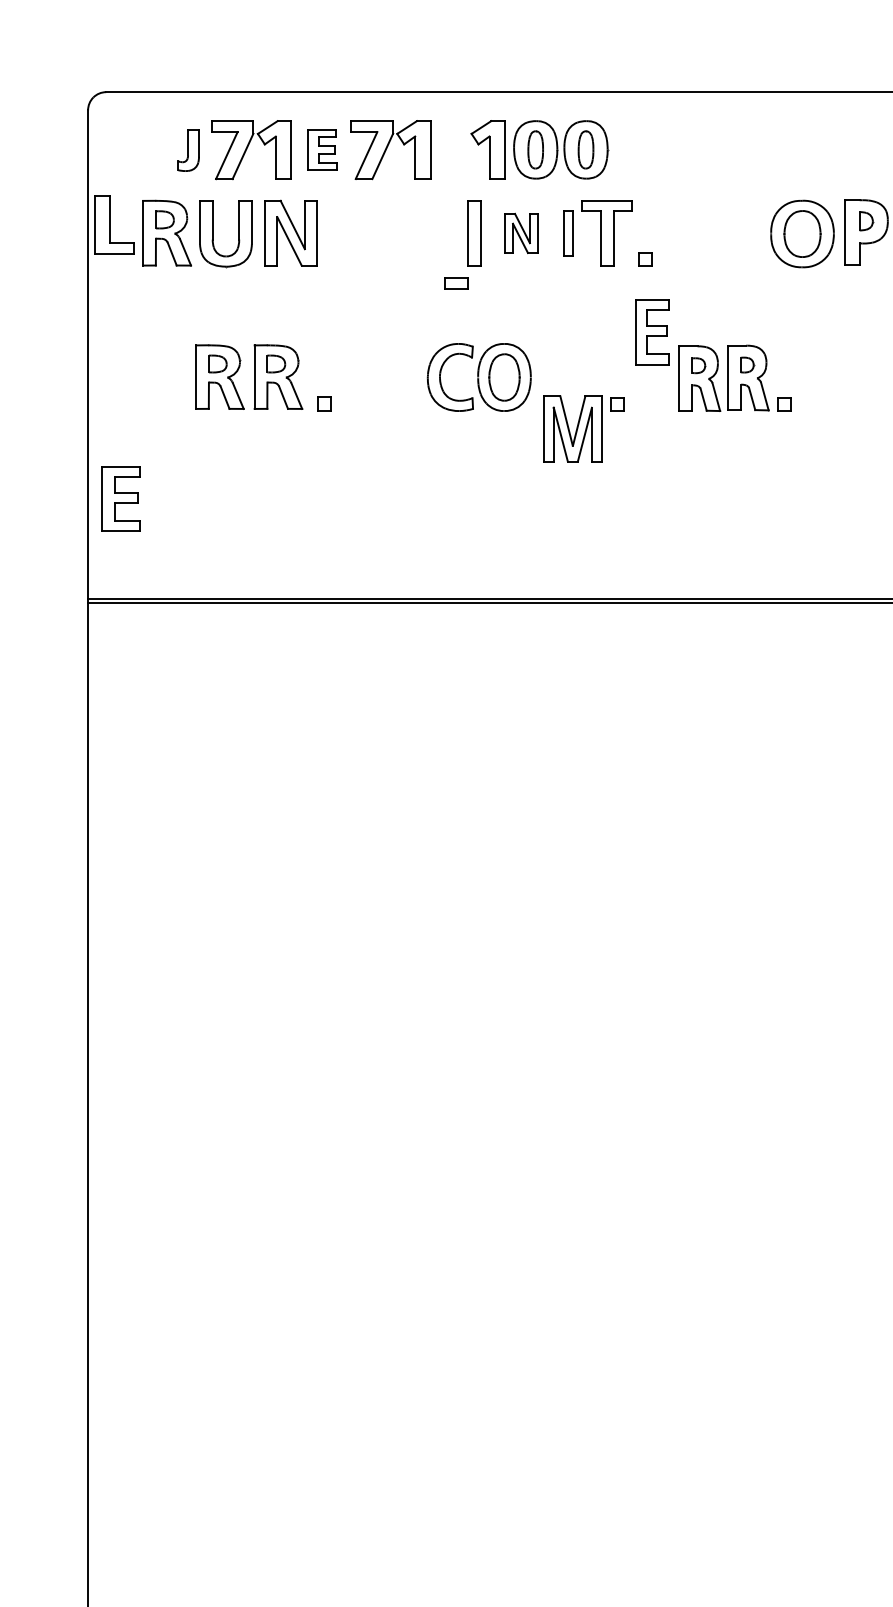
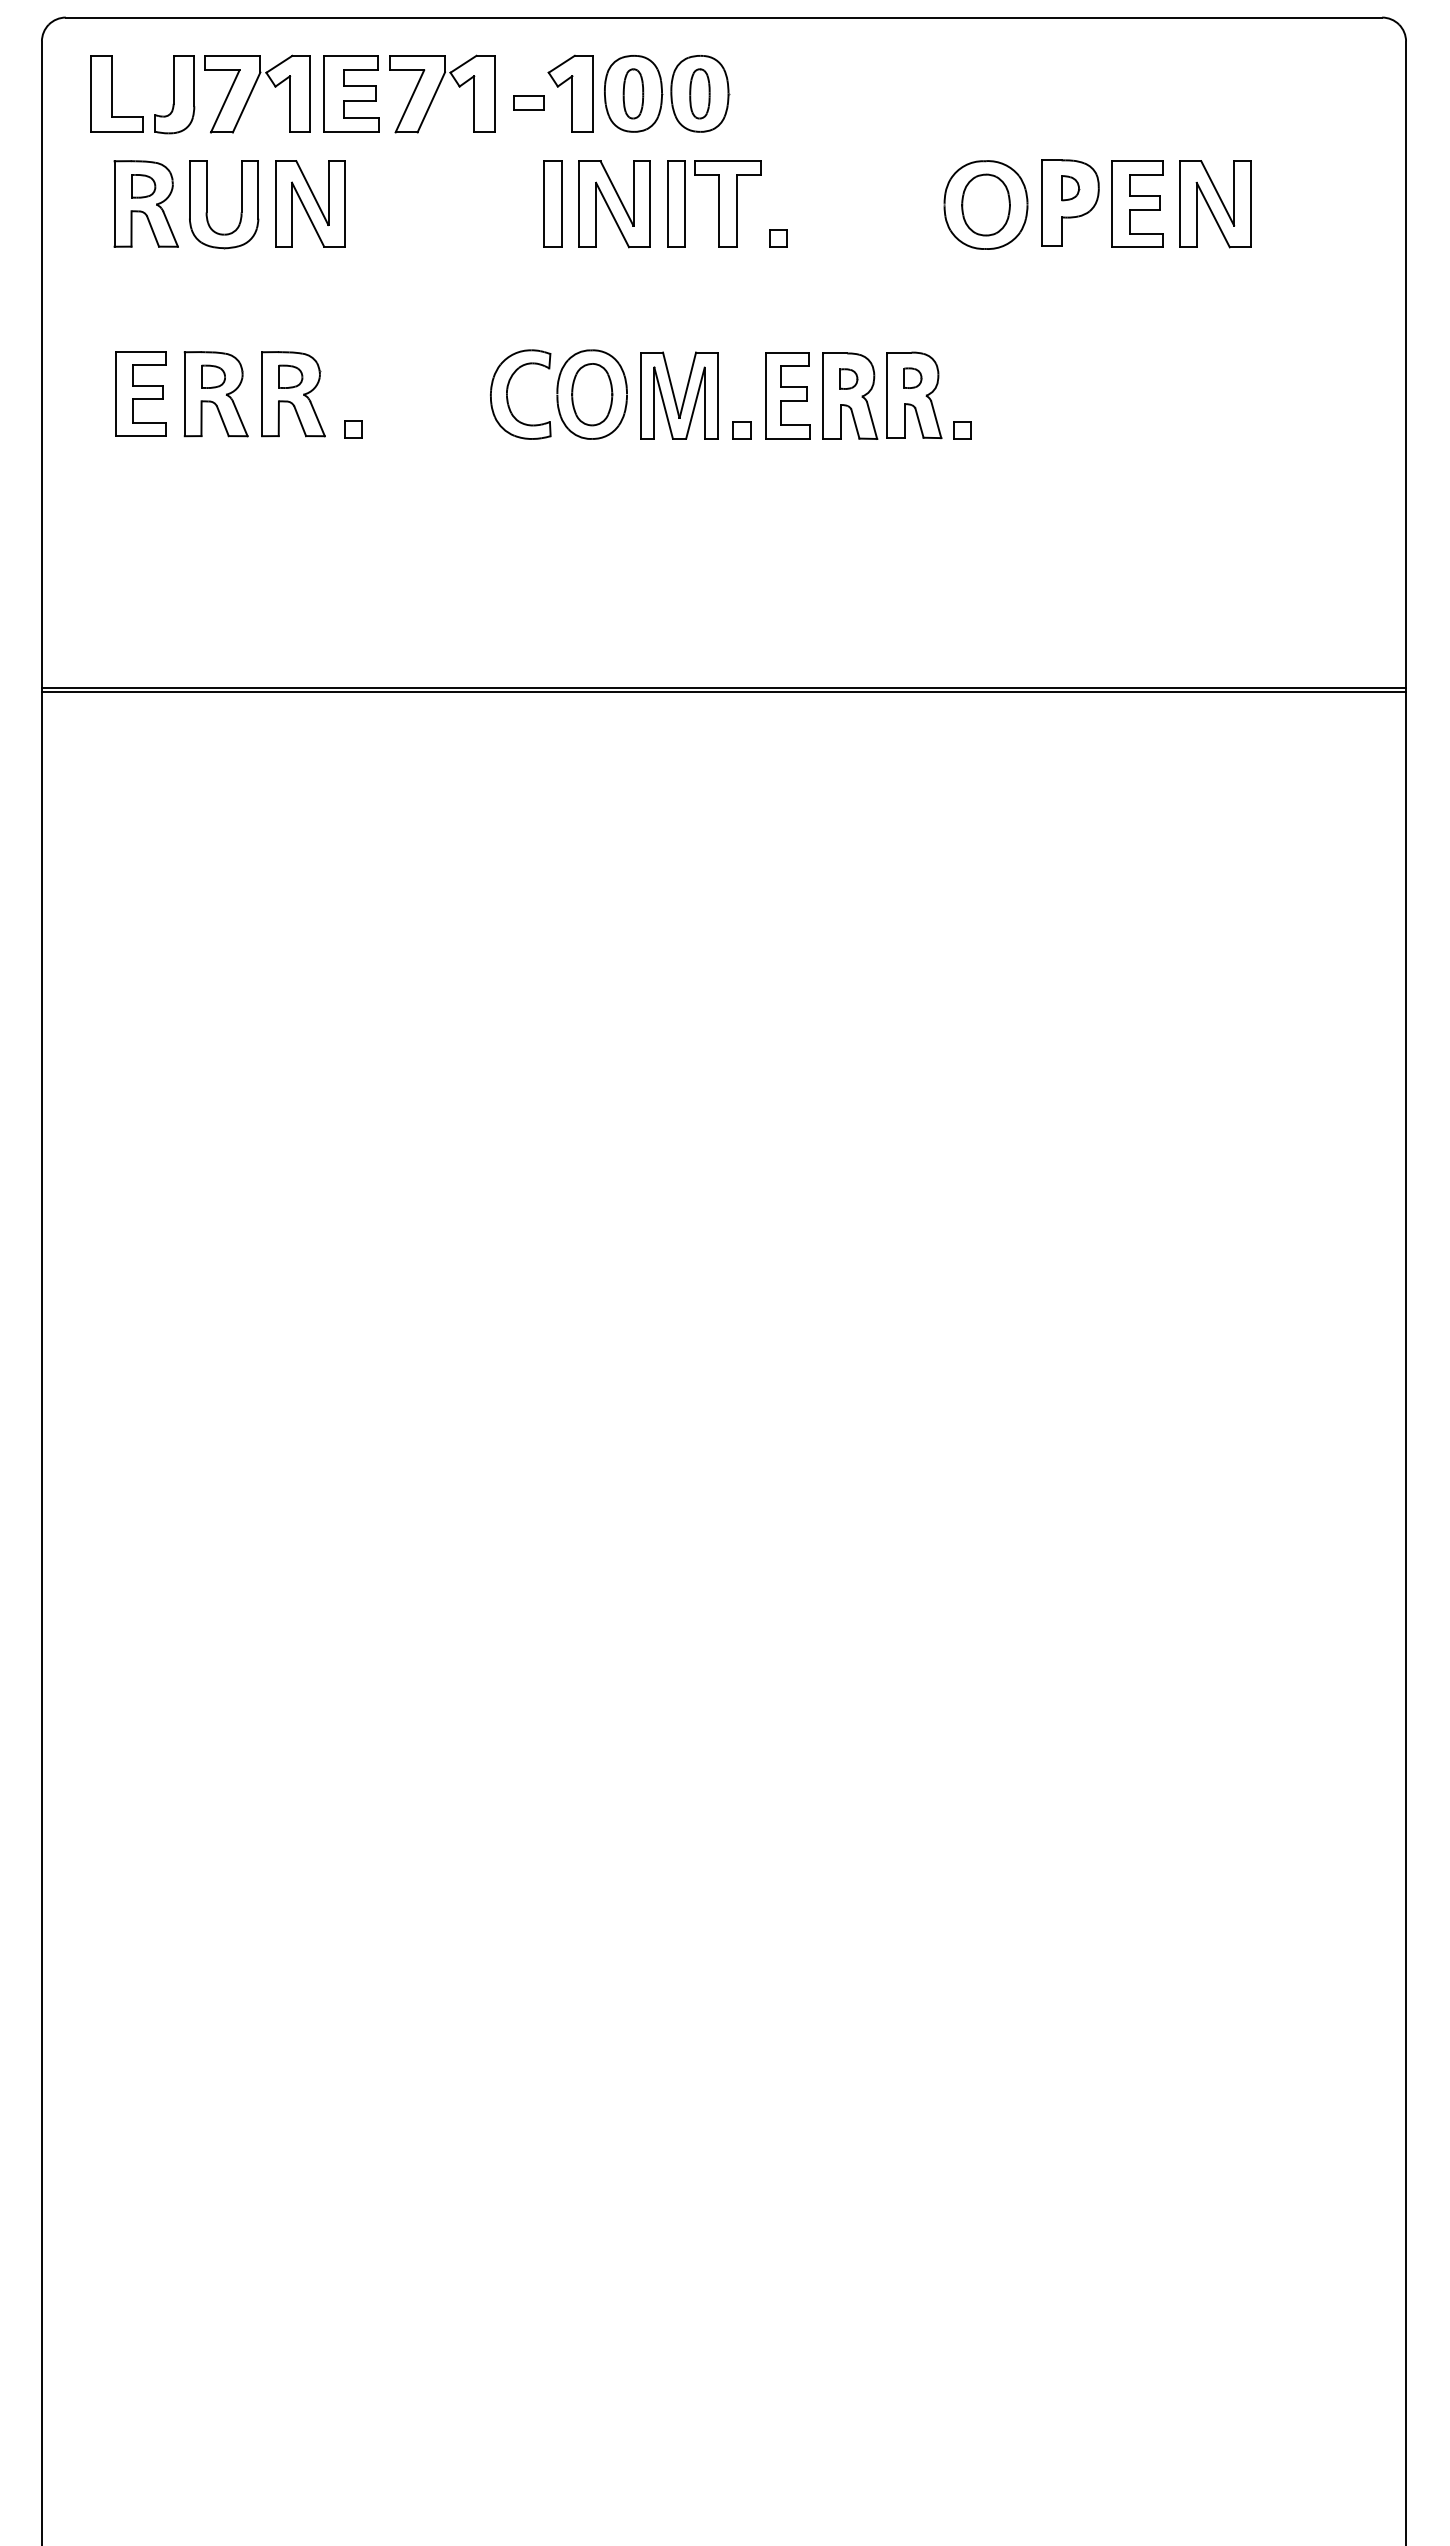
part: (322, 149) -> (351, 93), size x1.43
part: (188, 150) -> (174, 94), size x1.43
part: (113, 224) -> (116, 93), moved
part: (568, 232) -> (676, 203), size x1.43
part: (521, 233) -> (614, 204), size x1.67
part: (456, 282) -> (528, 102), moved
part: (652, 331) -> (787, 395), moved
part: (572, 428) -> (679, 395), moved
part: (120, 498) -> (140, 393), moved

